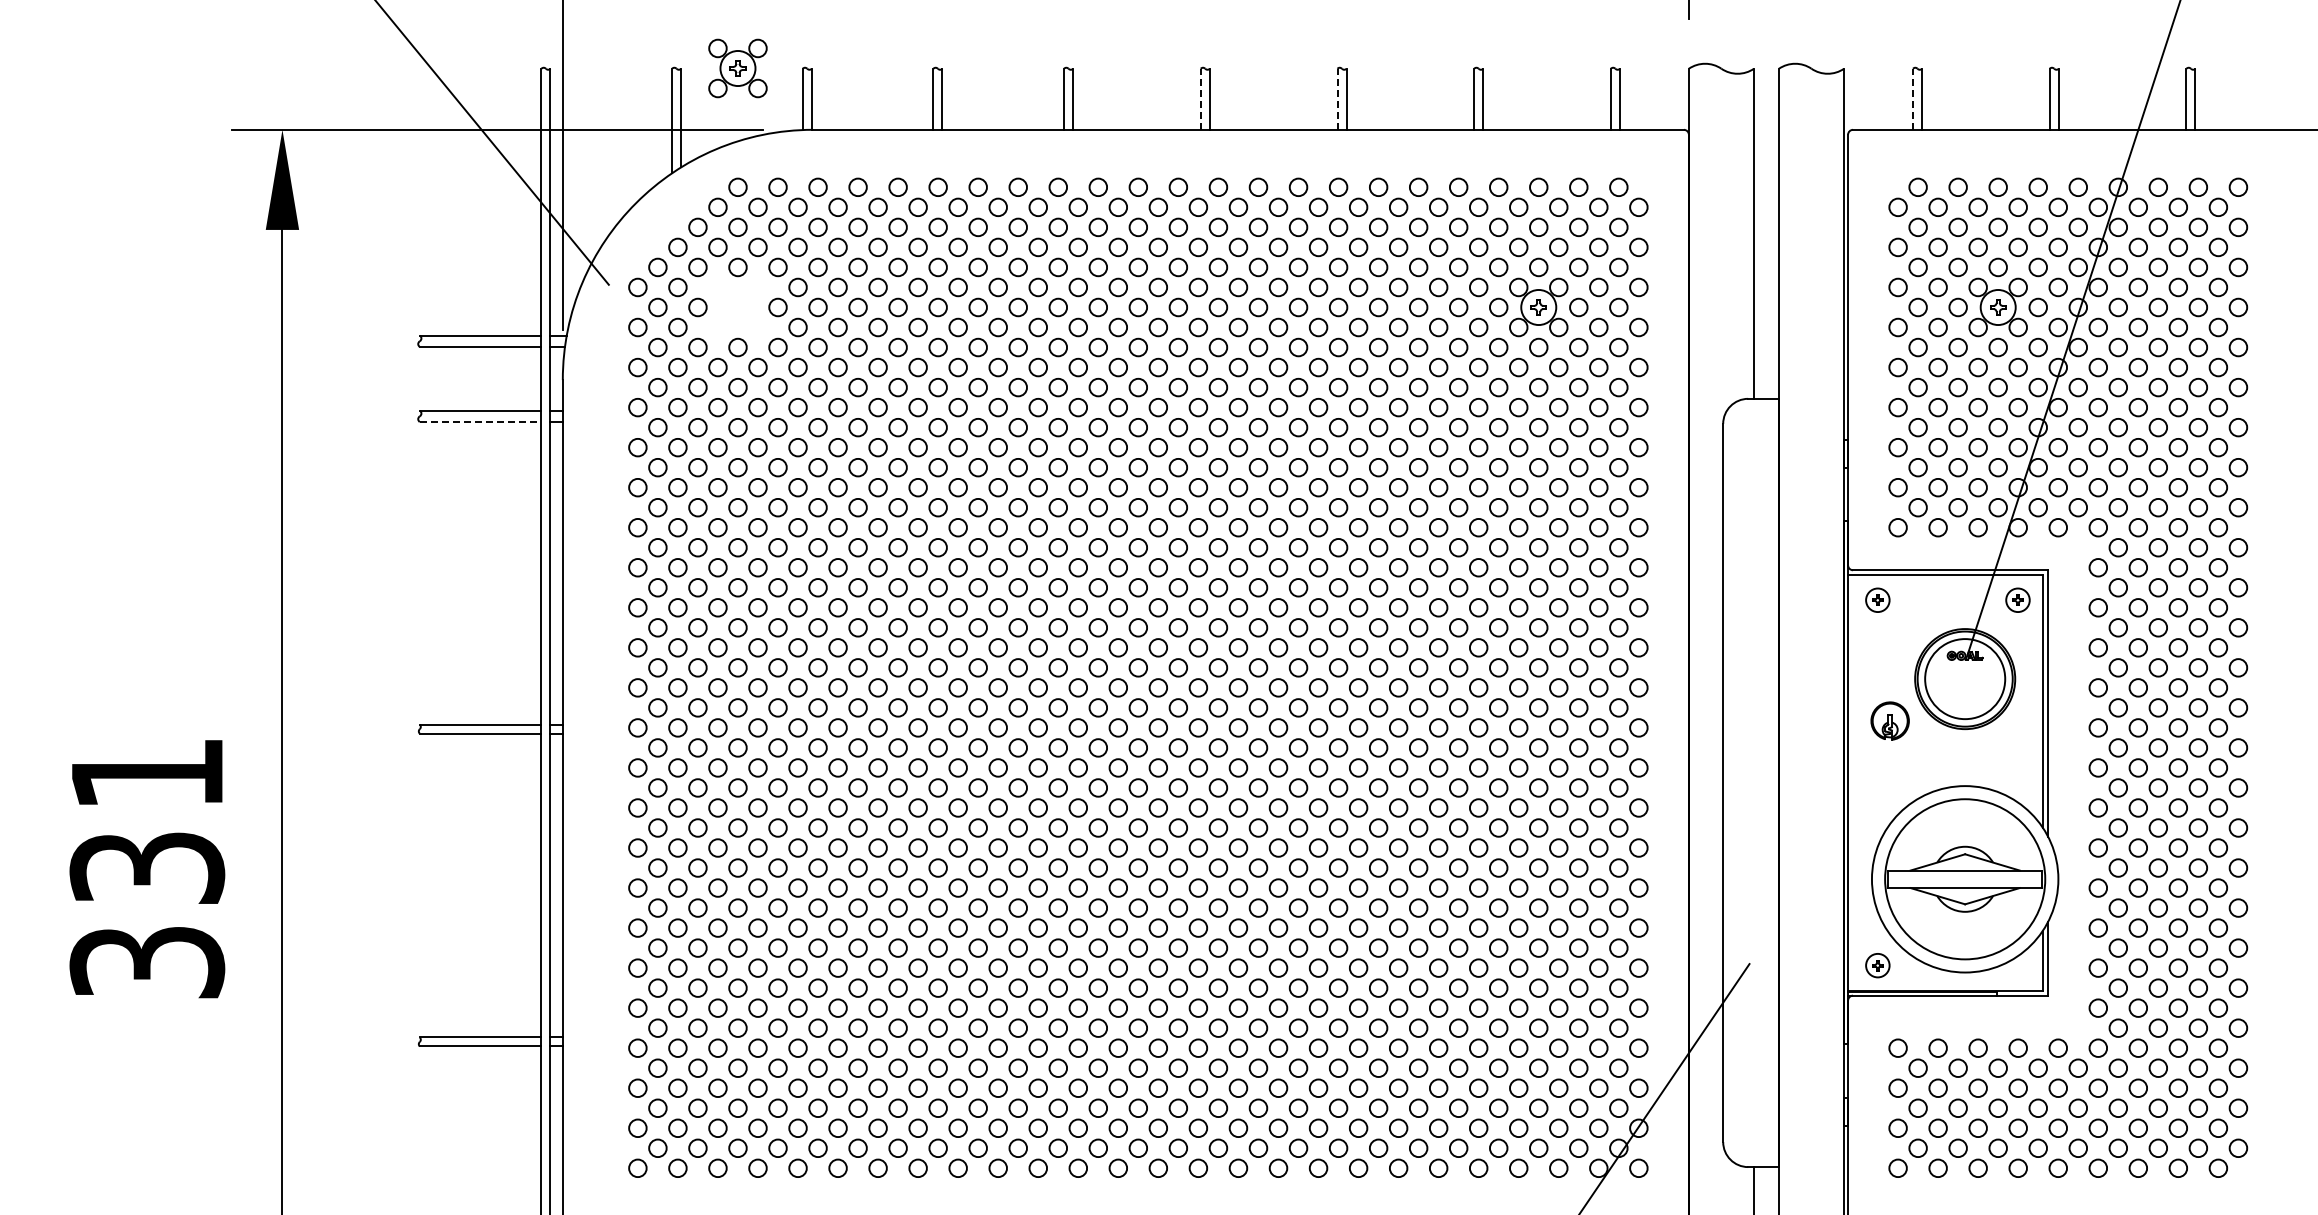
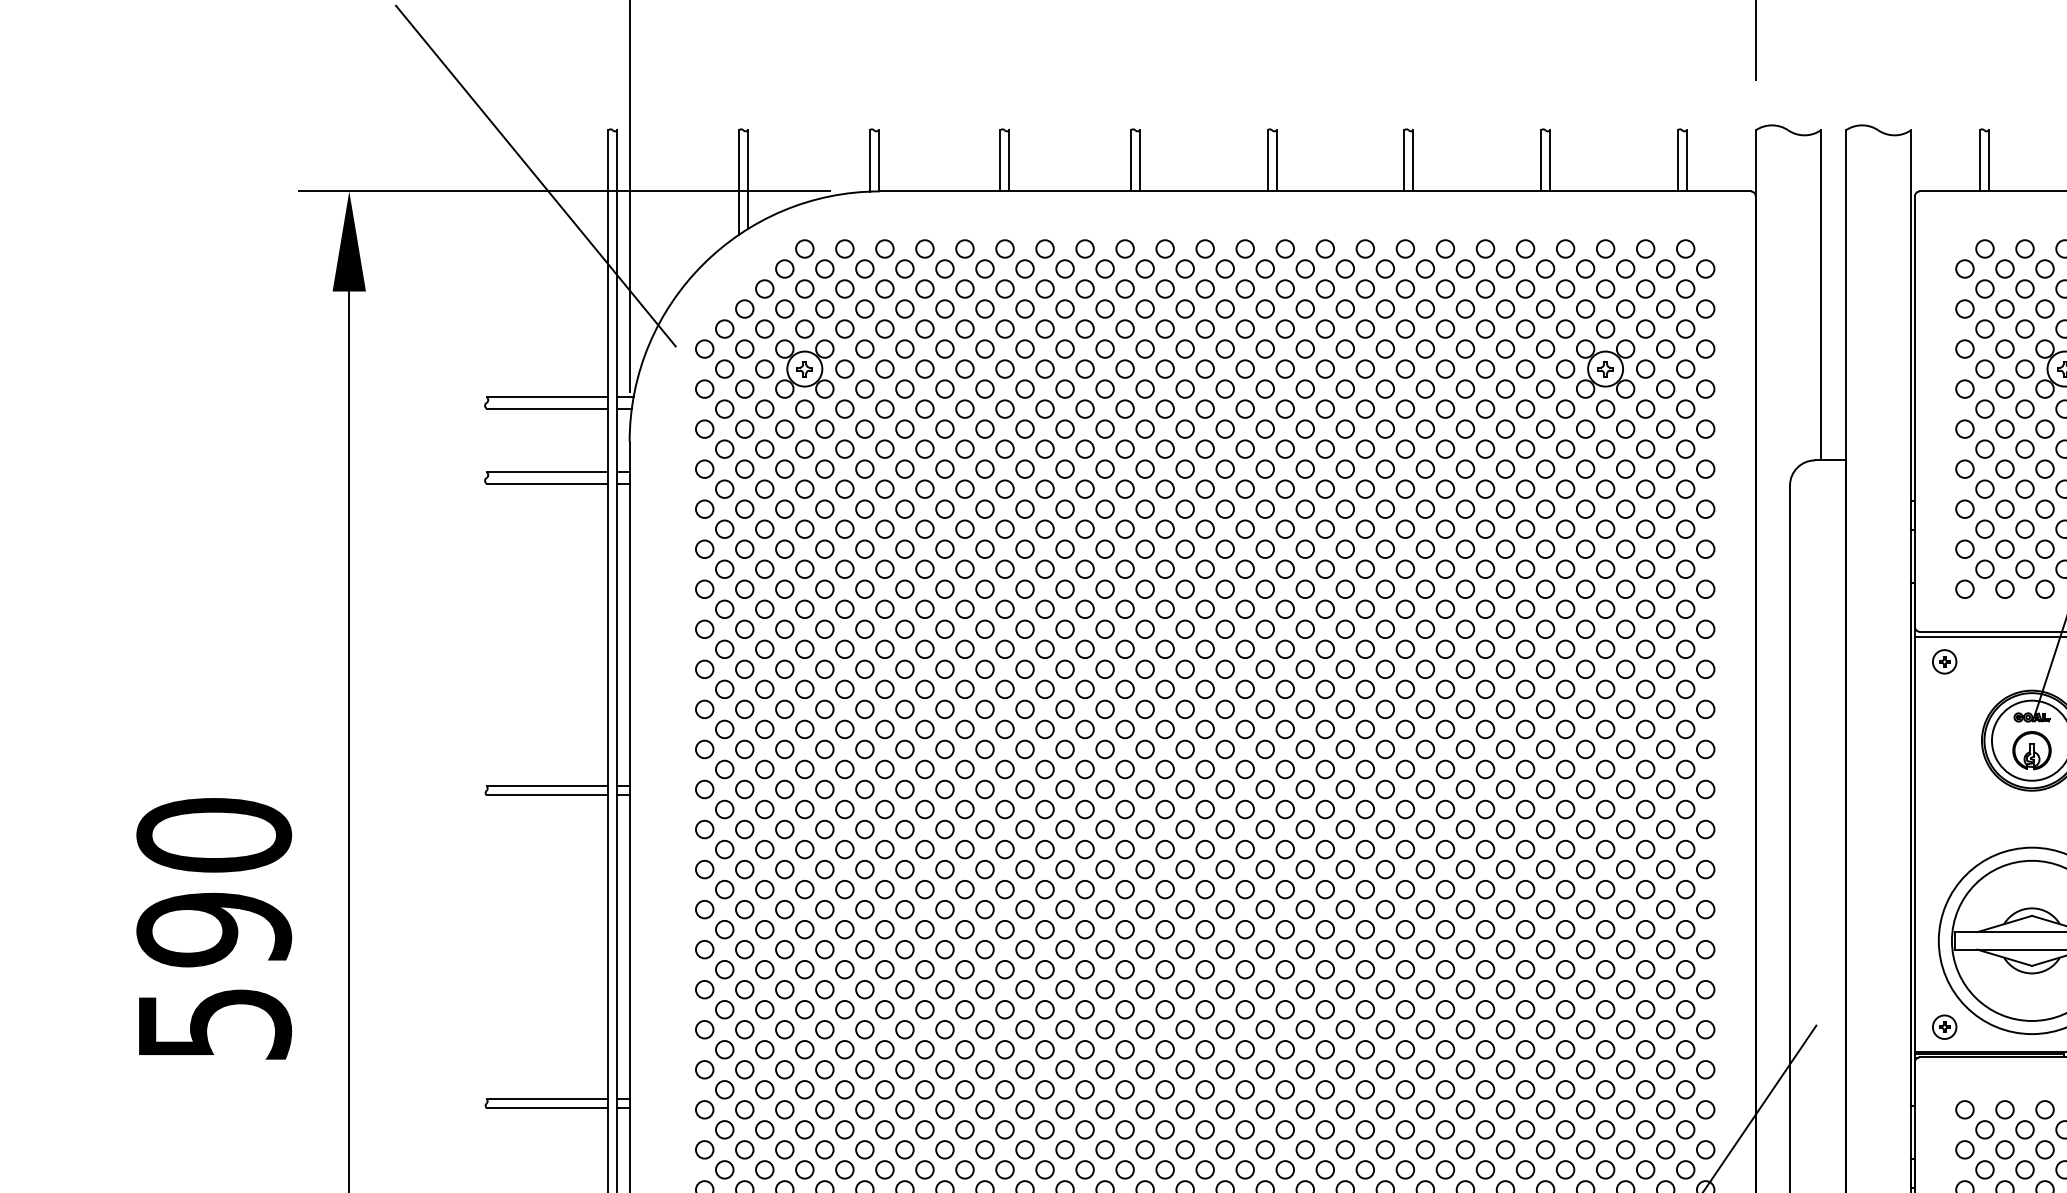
part: (737, 68) -> (804, 369), moved
line: (1200, 99) -> (1267, 161), dashed -> solid
line: (1337, 99) -> (1404, 161), dashed -> solid
line: (1913, 99) -> (1980, 161), dashed -> solid
line: (480, 421) -> (547, 483), dashed -> solid
part: (1889, 720) -> (2031, 750), moved
text: (147, 867) -> (214, 929), 331 -> 590

